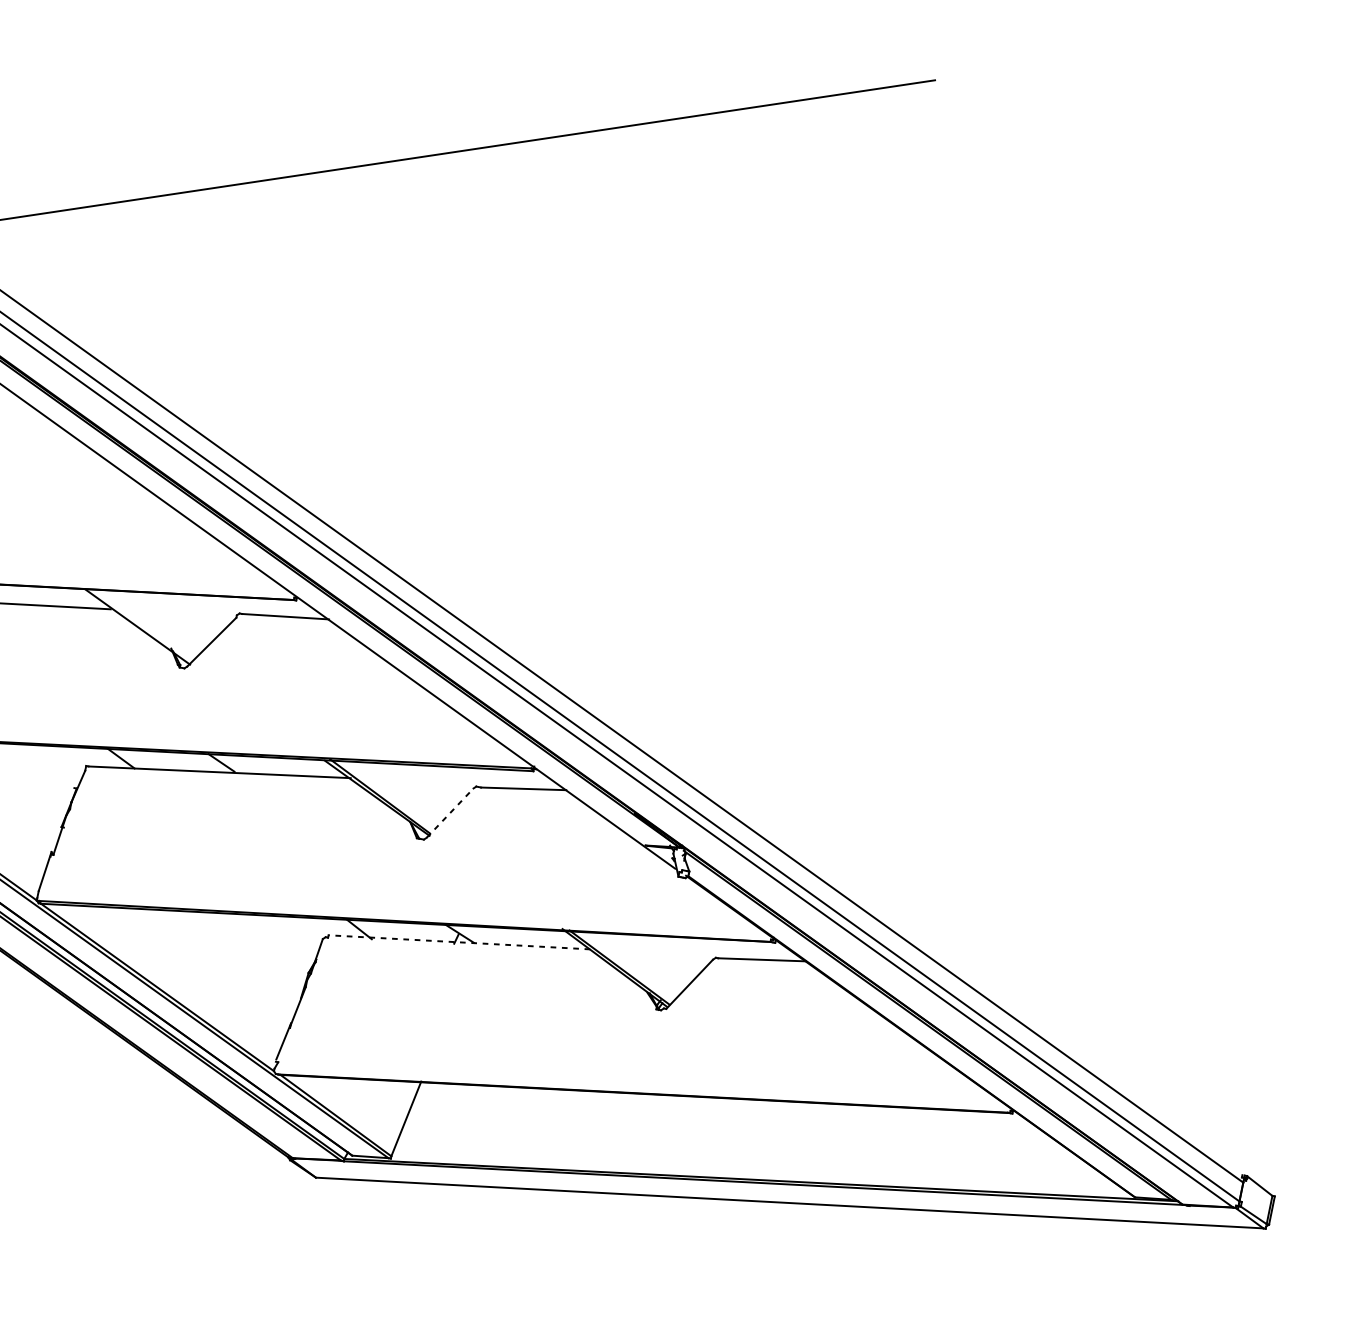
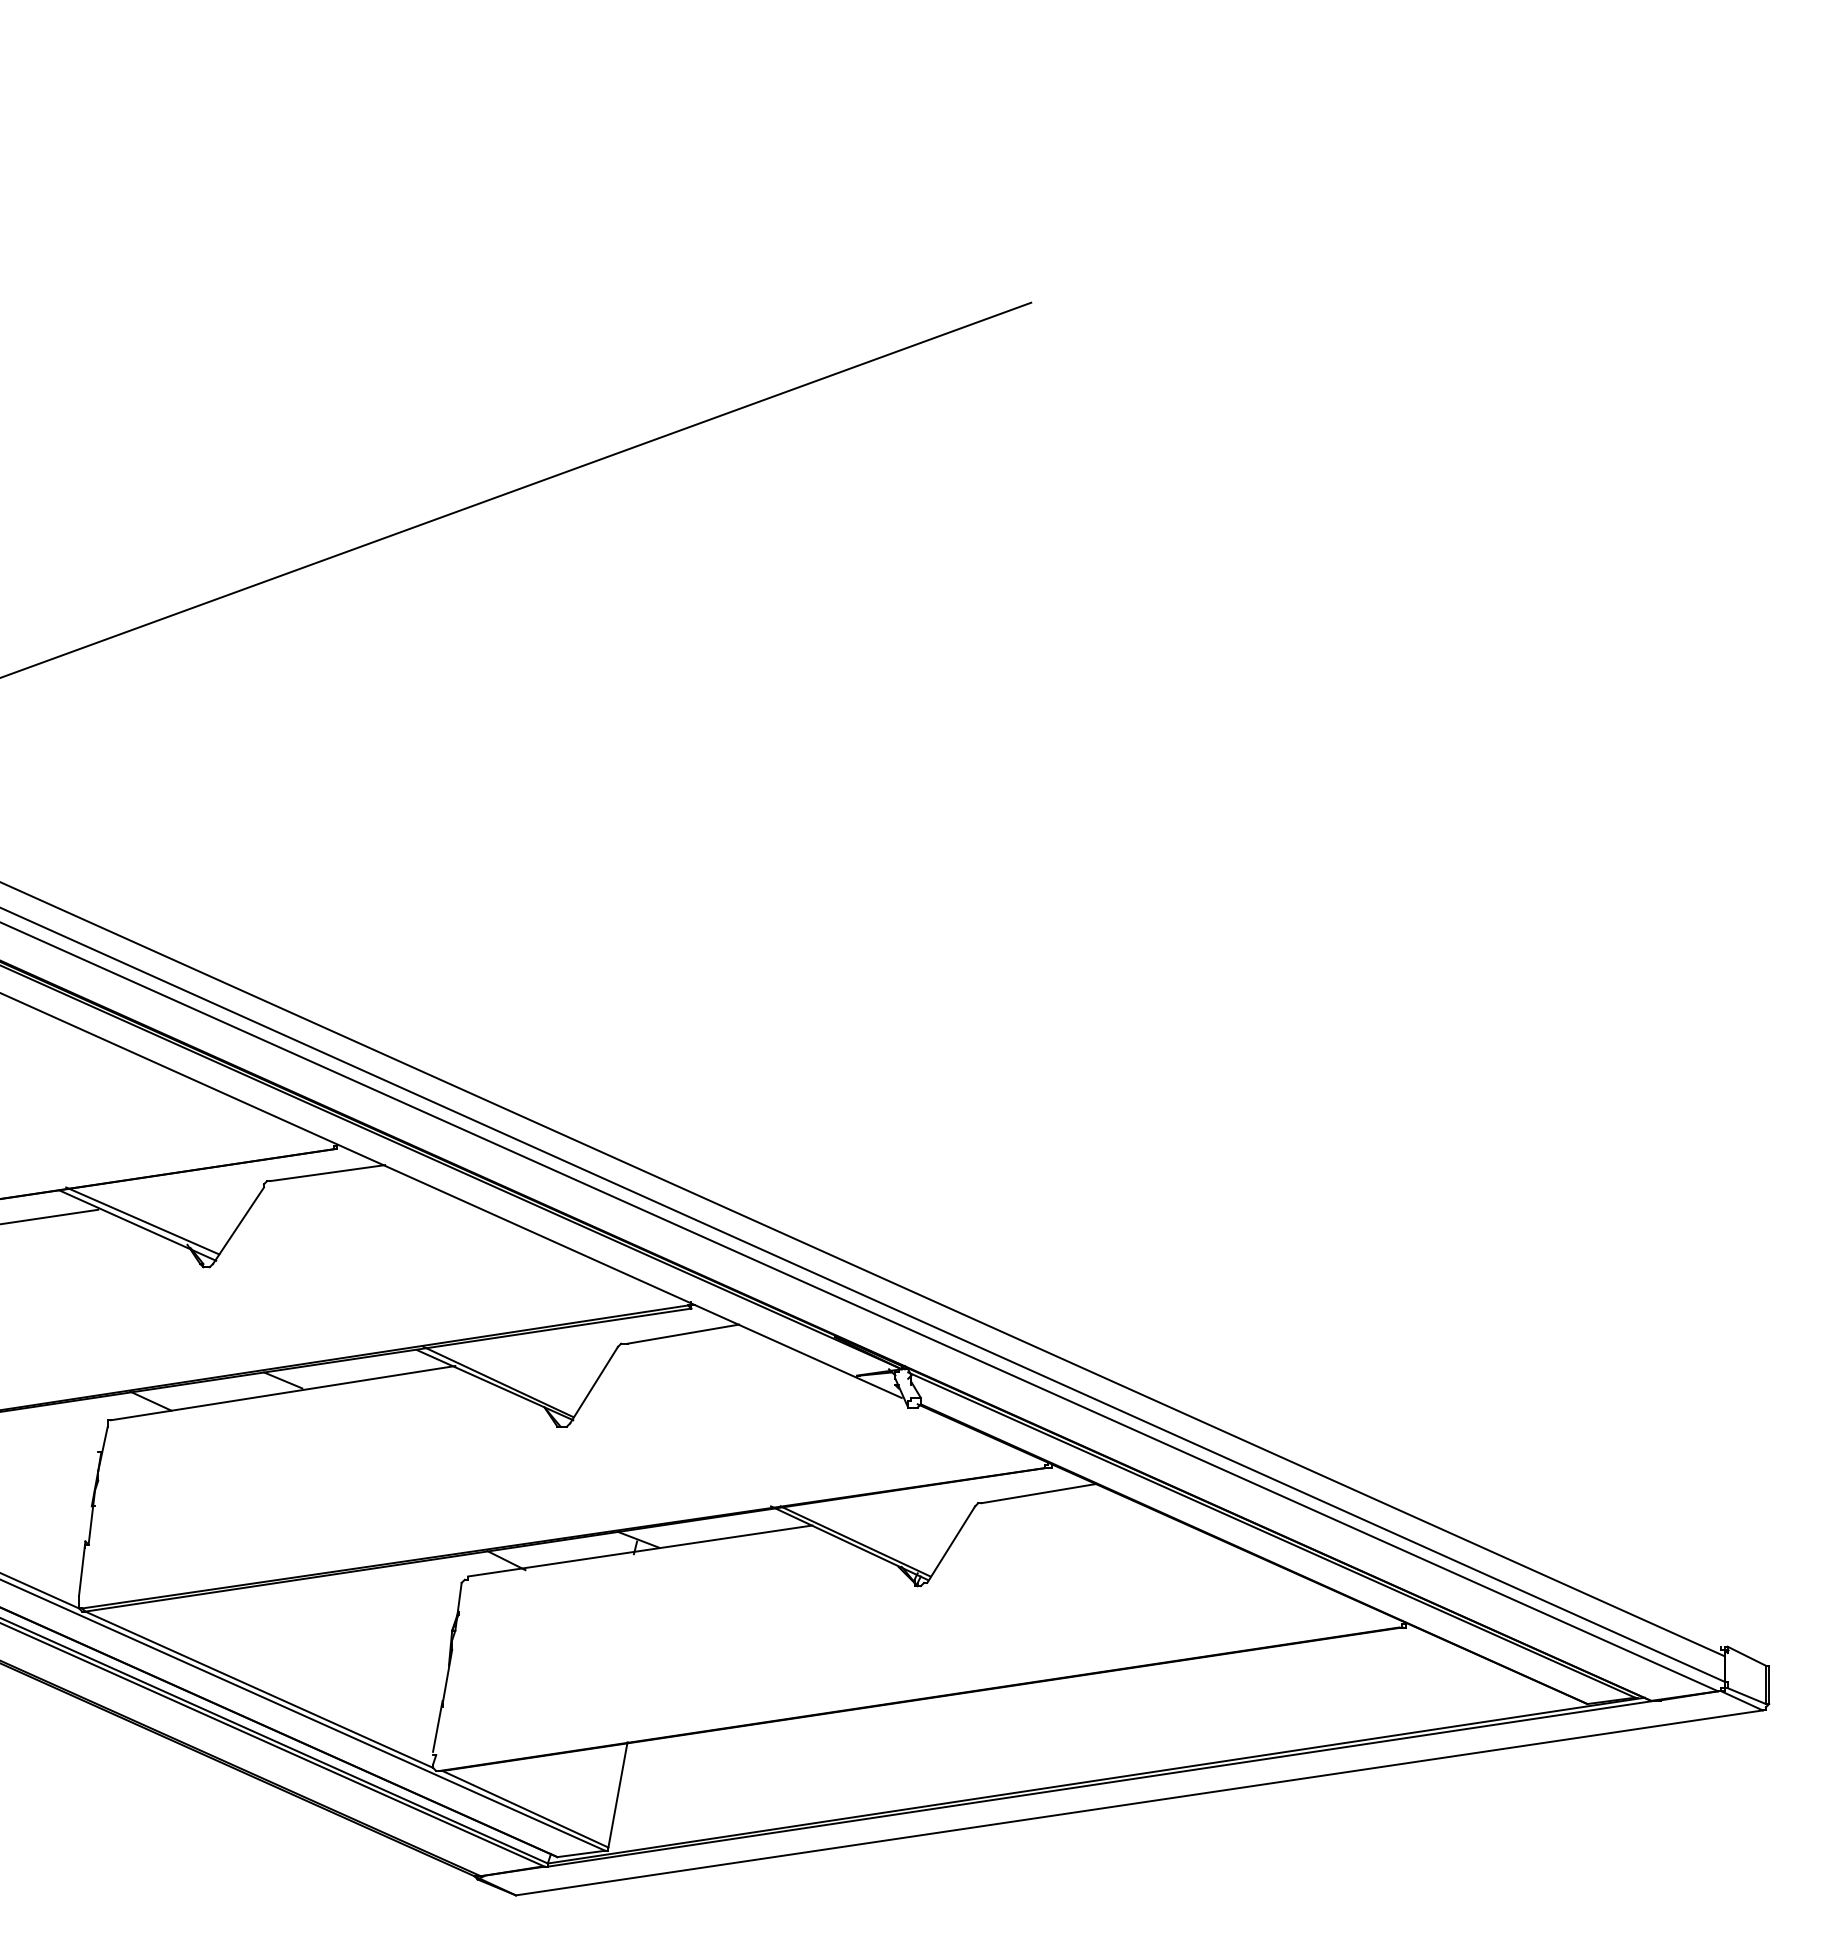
line: (141, 623) -> (142, 1220), added
line: (450, 812) -> (594, 1384), dashed -> solid
line: (458, 942) -> (639, 1551), dashed -> solid

